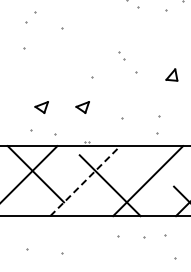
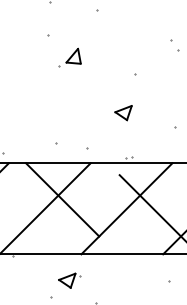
part: (41, 64) -> (69, 57), added
part: (41, 107) -> (69, 113), removed
line: (85, 180) -> (127, 208), dashed -> solid
part: (41, 236) -> (69, 280), added

